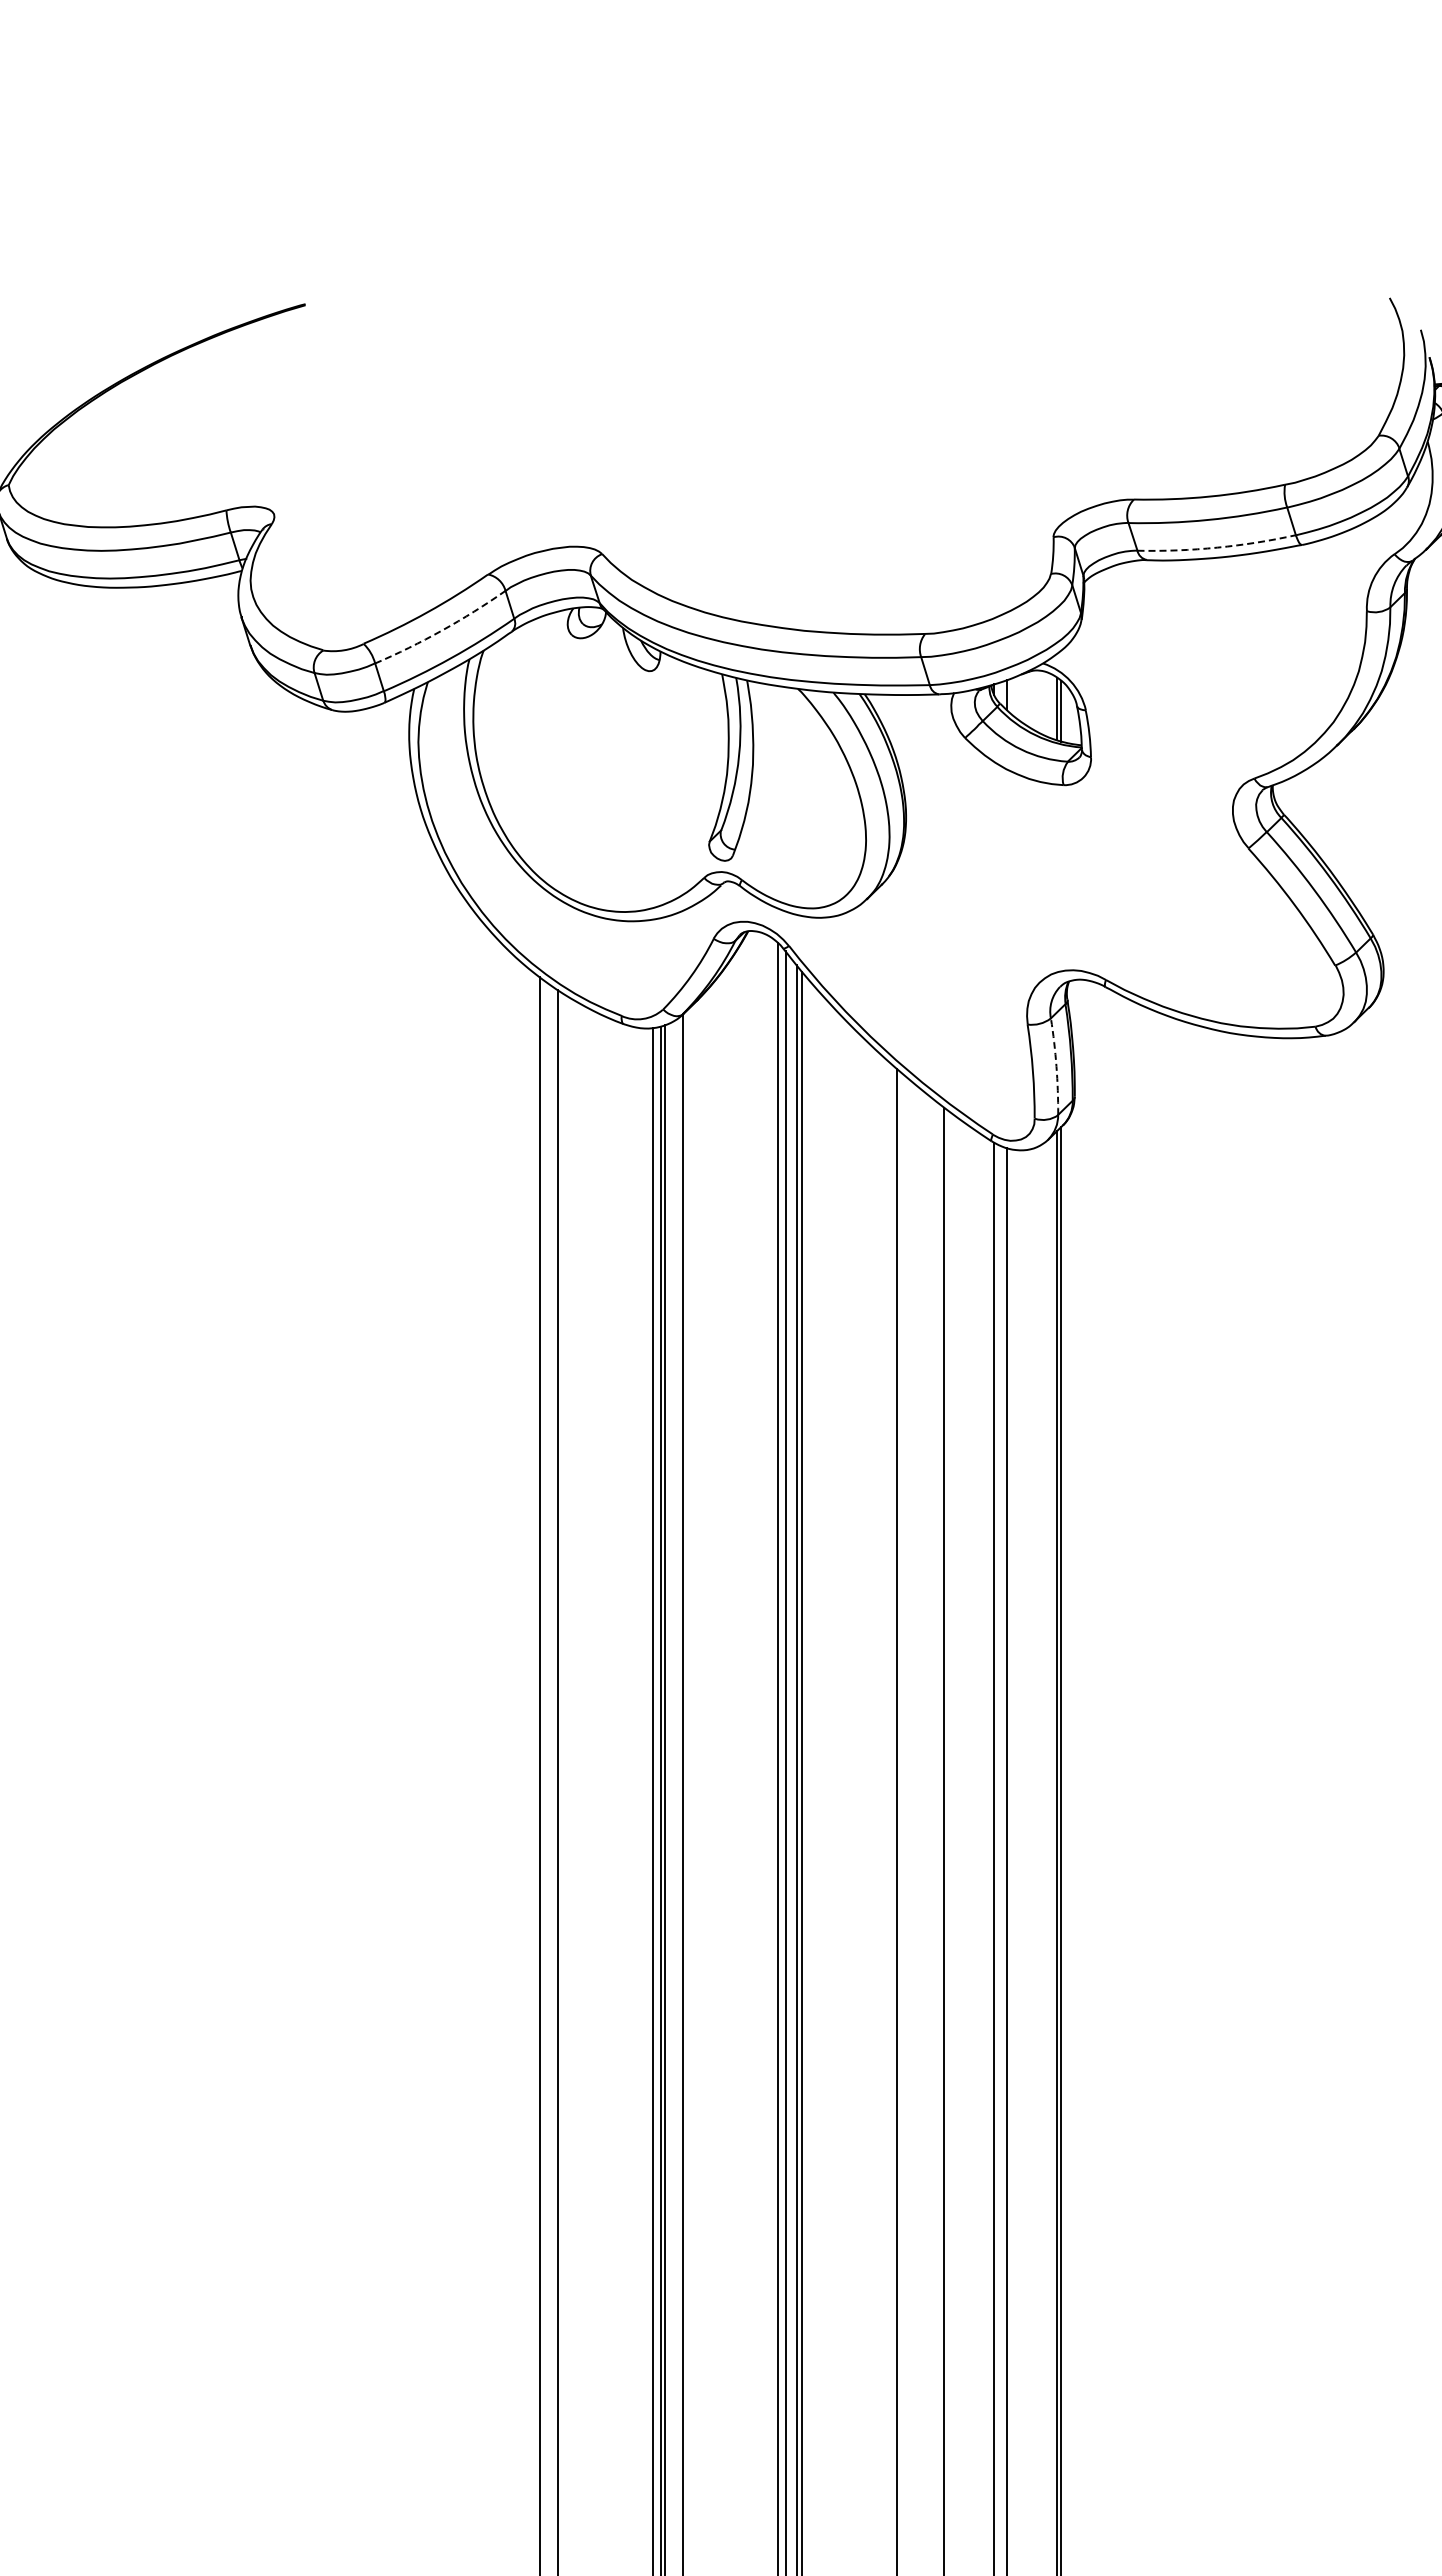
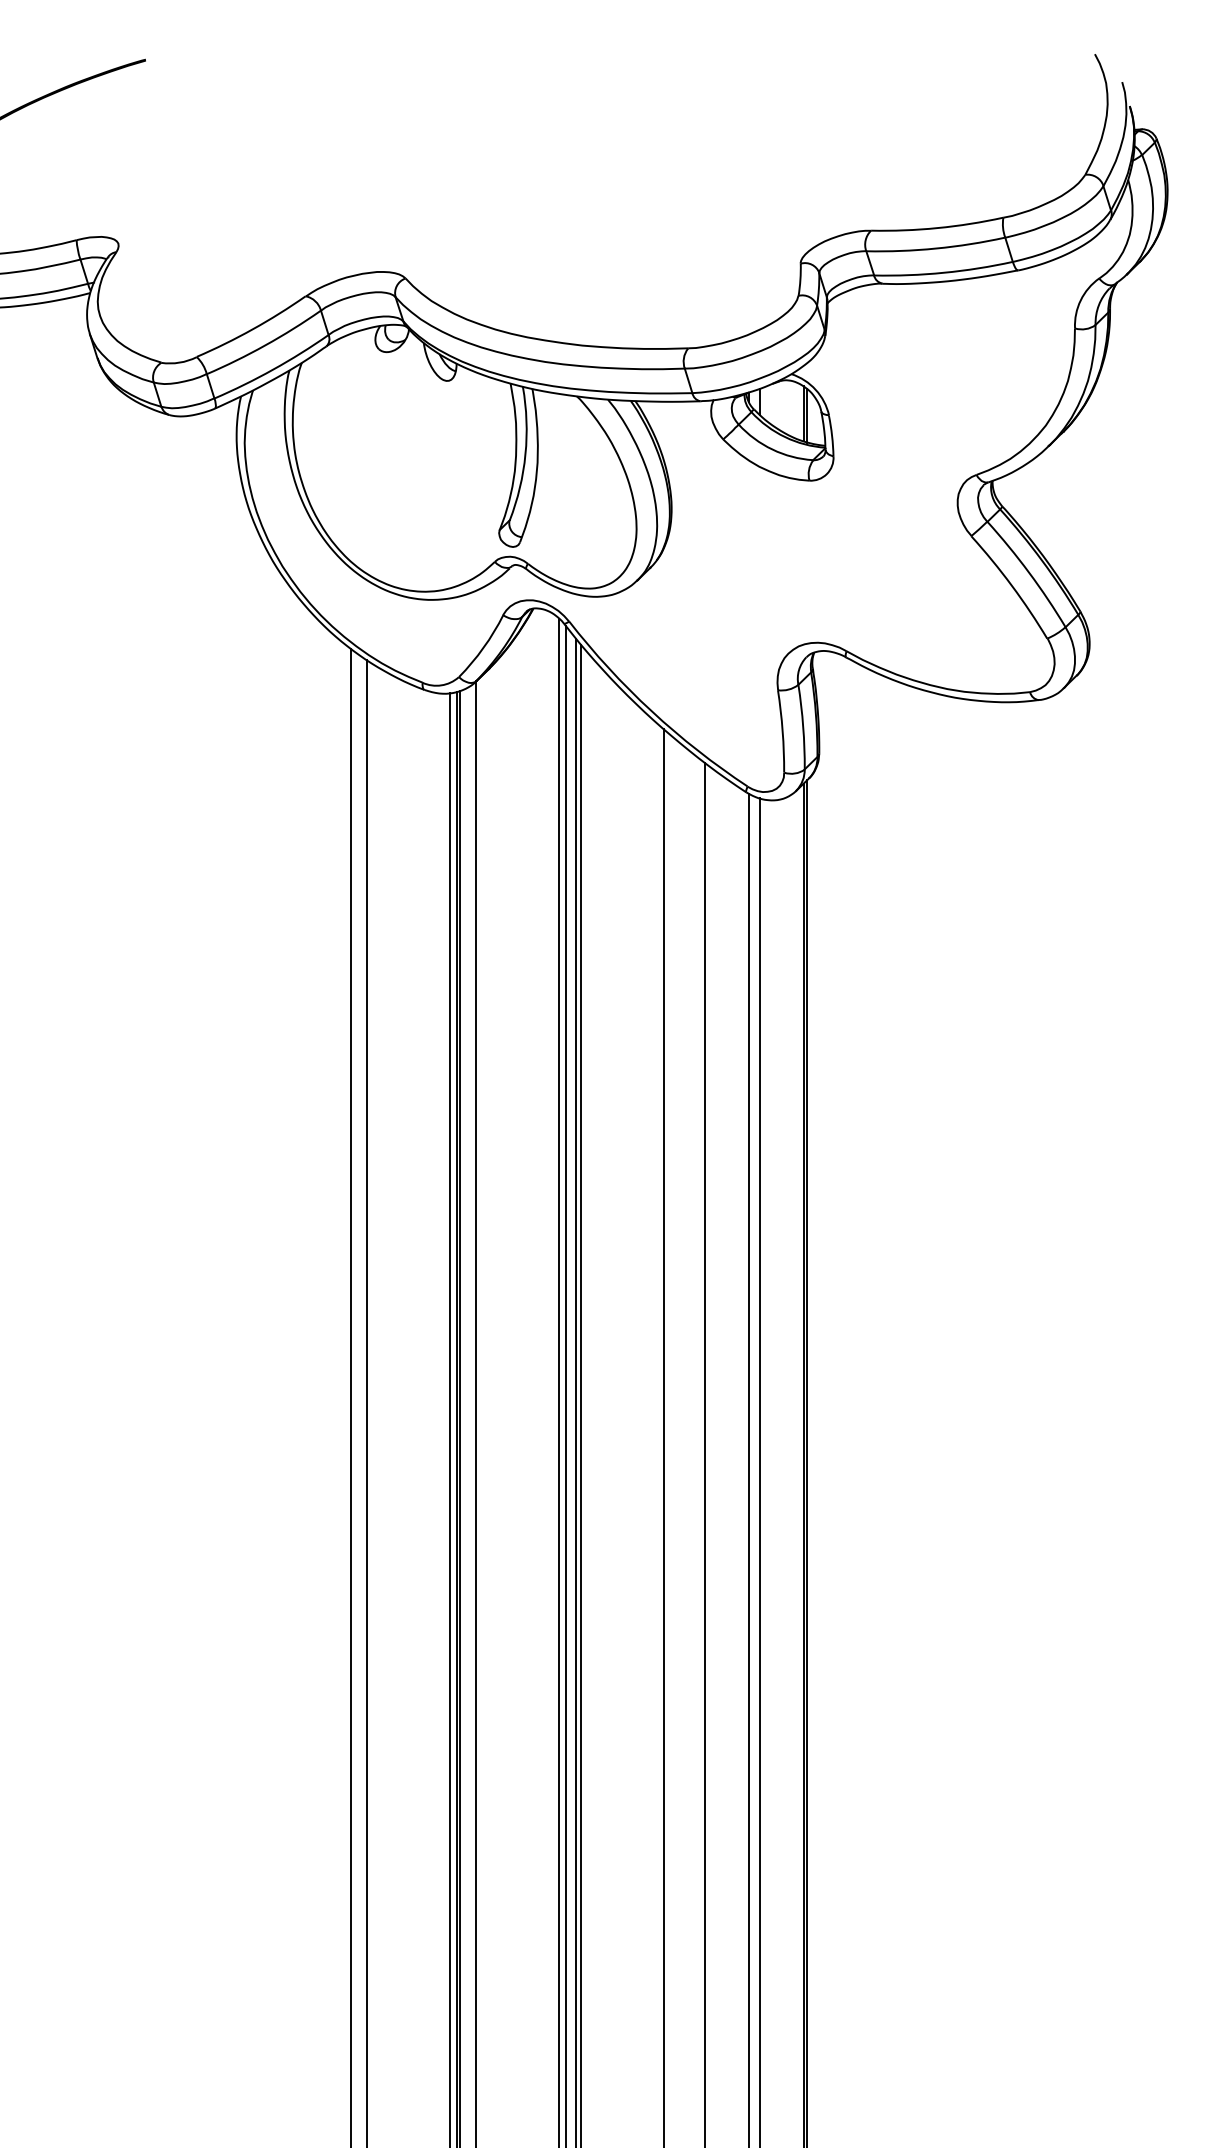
arc: (1217, 547) -> (944, 272), dashed -> solid
arc: (442, 630) -> (265, 345), dashed -> solid
arc: (1056, 1066) -> (803, 726), dashed -> solid

